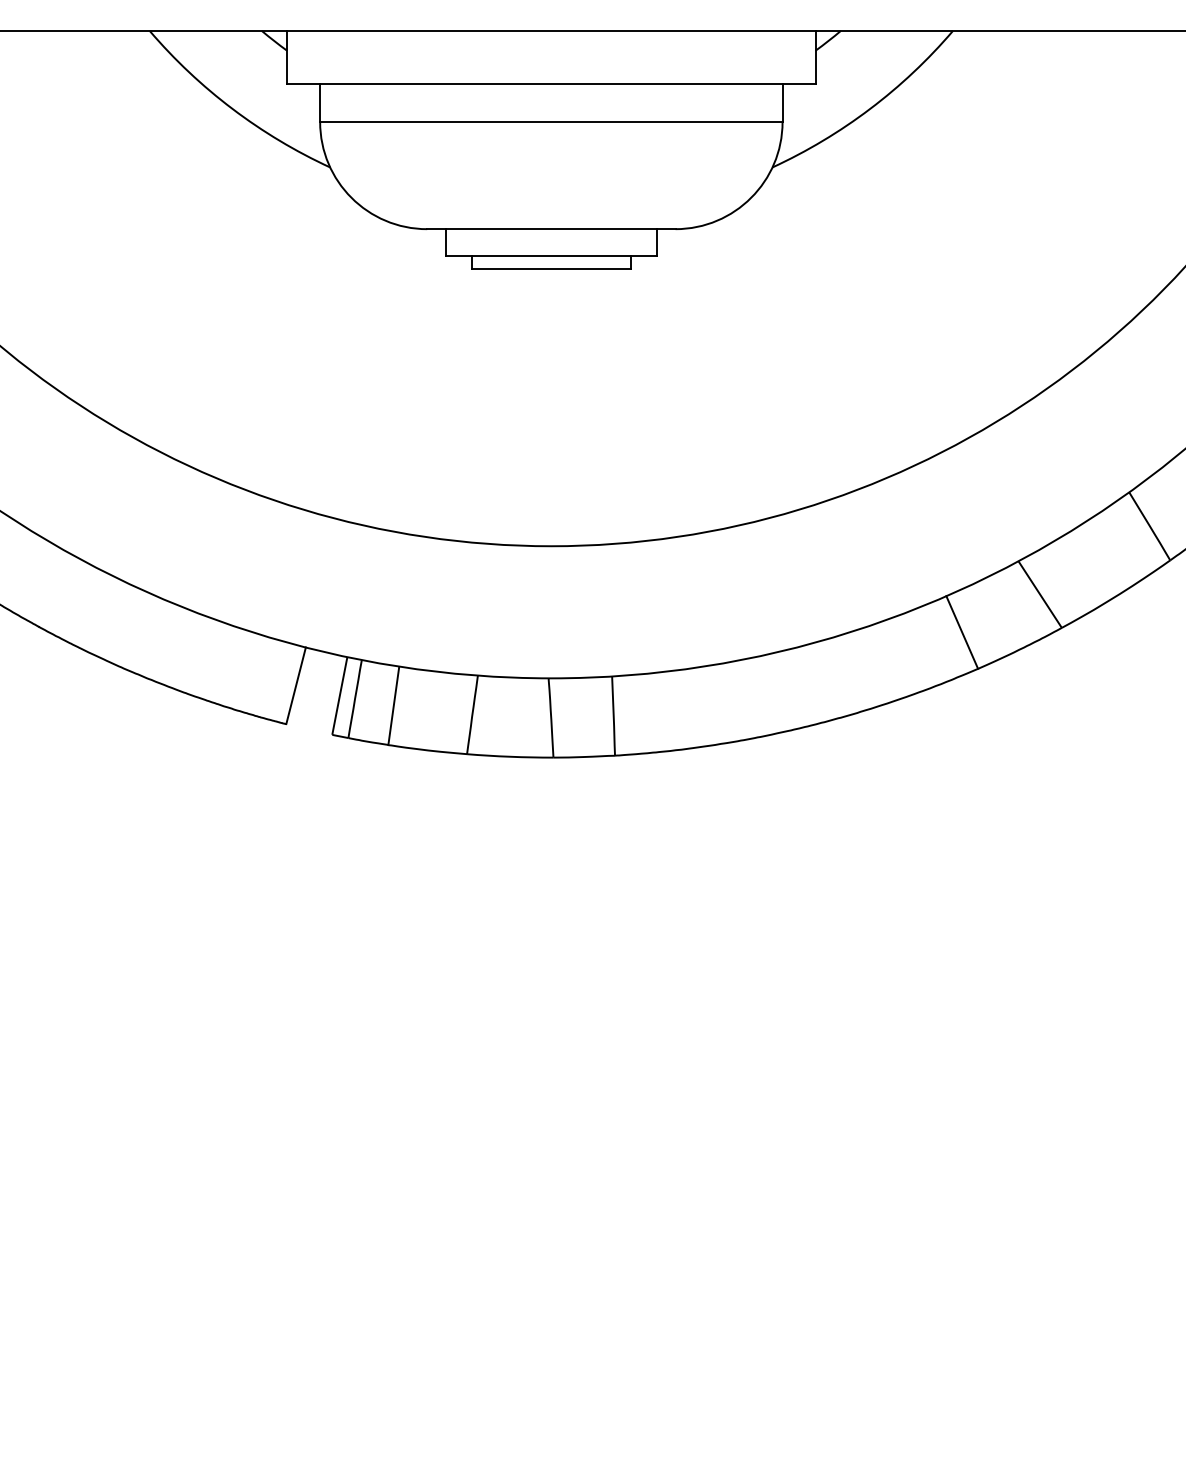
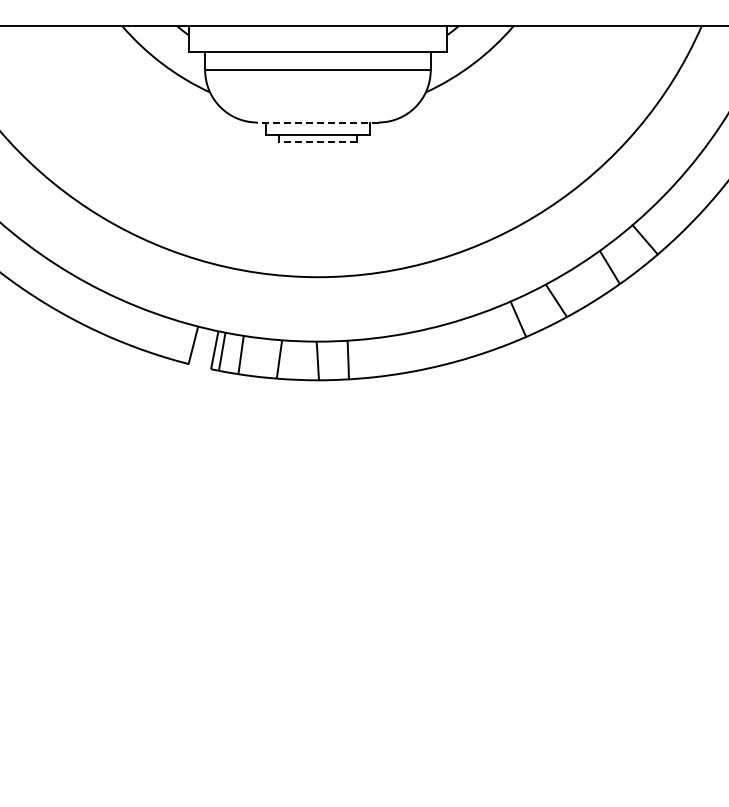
line: (550, 229) -> (317, 122), solid -> dashed
line: (550, 268) -> (317, 141), solid -> dashed

